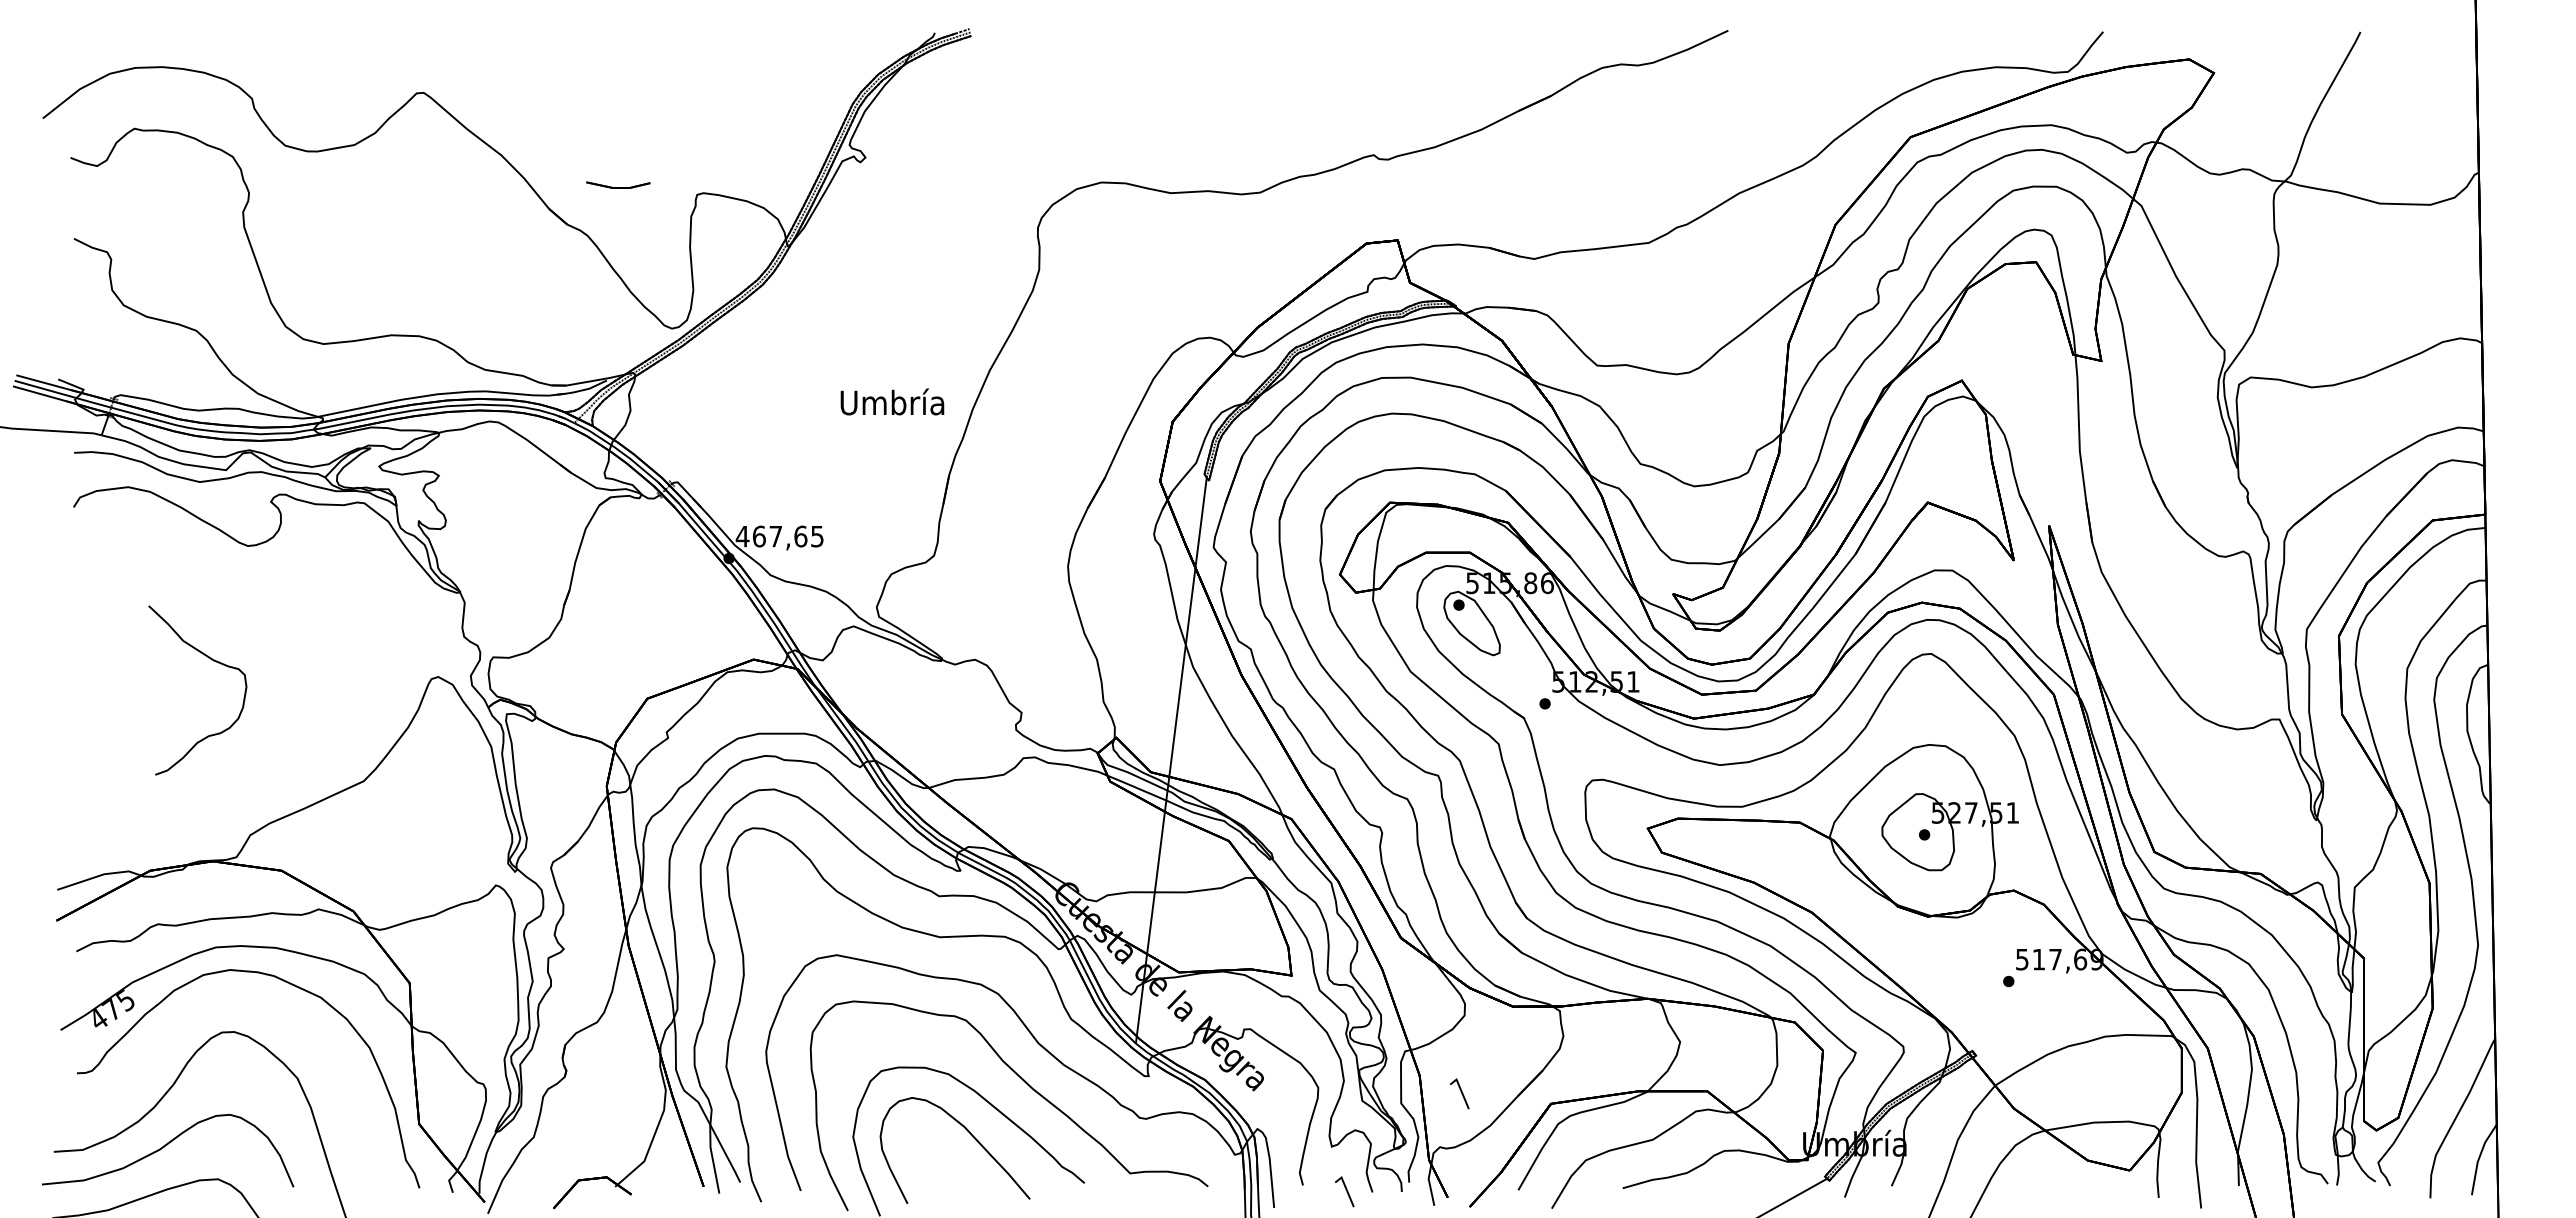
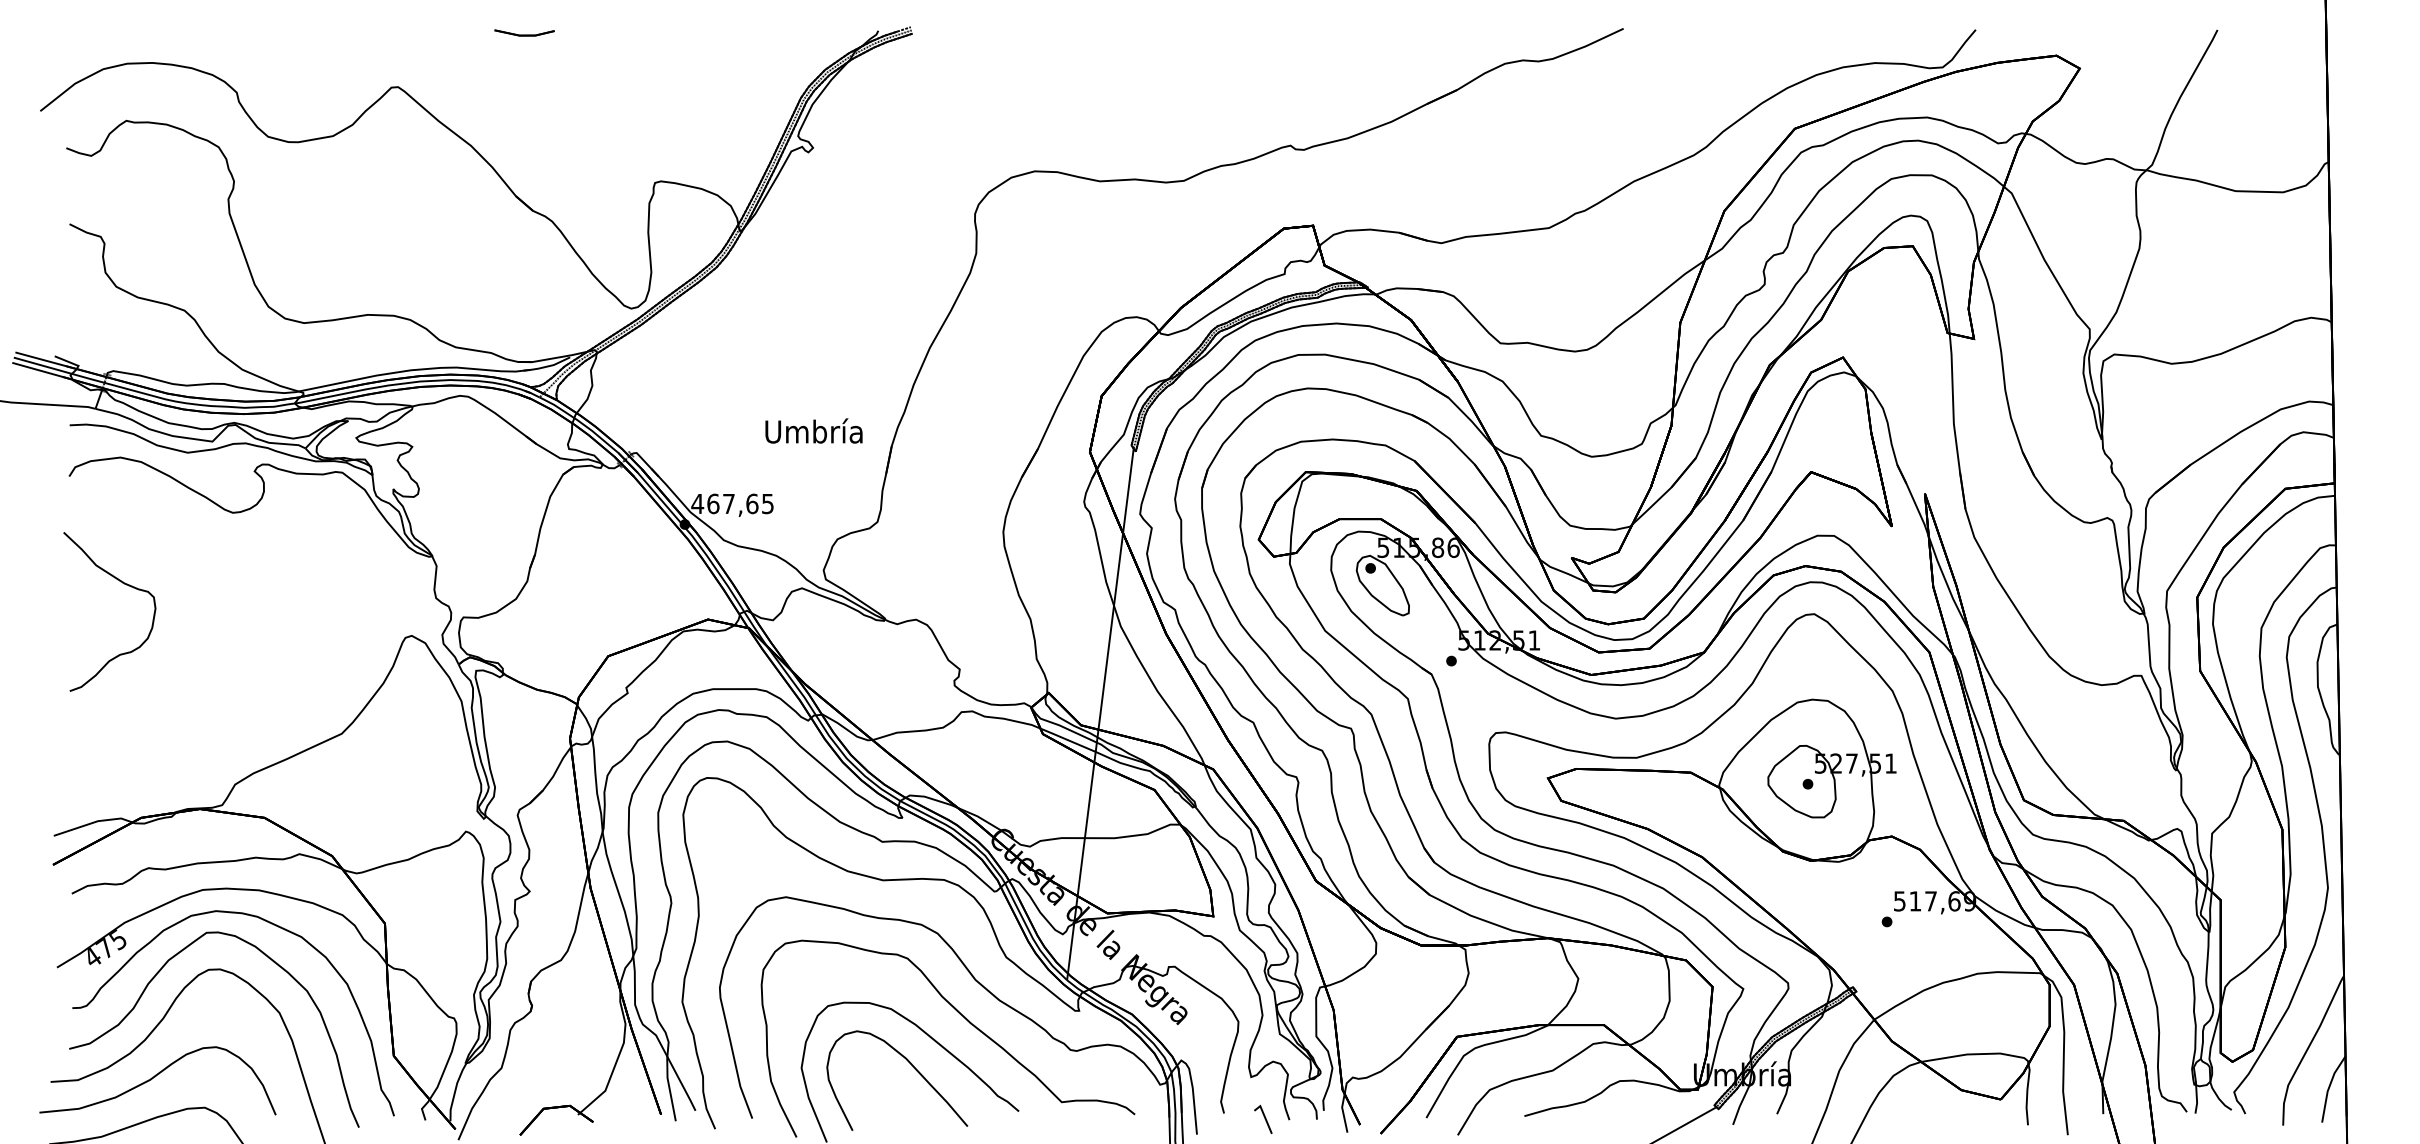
part: (618, 184) -> (524, 32), moved
text: (892, 401) -> (814, 430), moved
curve: (211, 660) -> (122, 583), moved
curve: (165, 1040) -> (155, 977), added
line: (1461, 1093) -> (1372, 1027), removed

